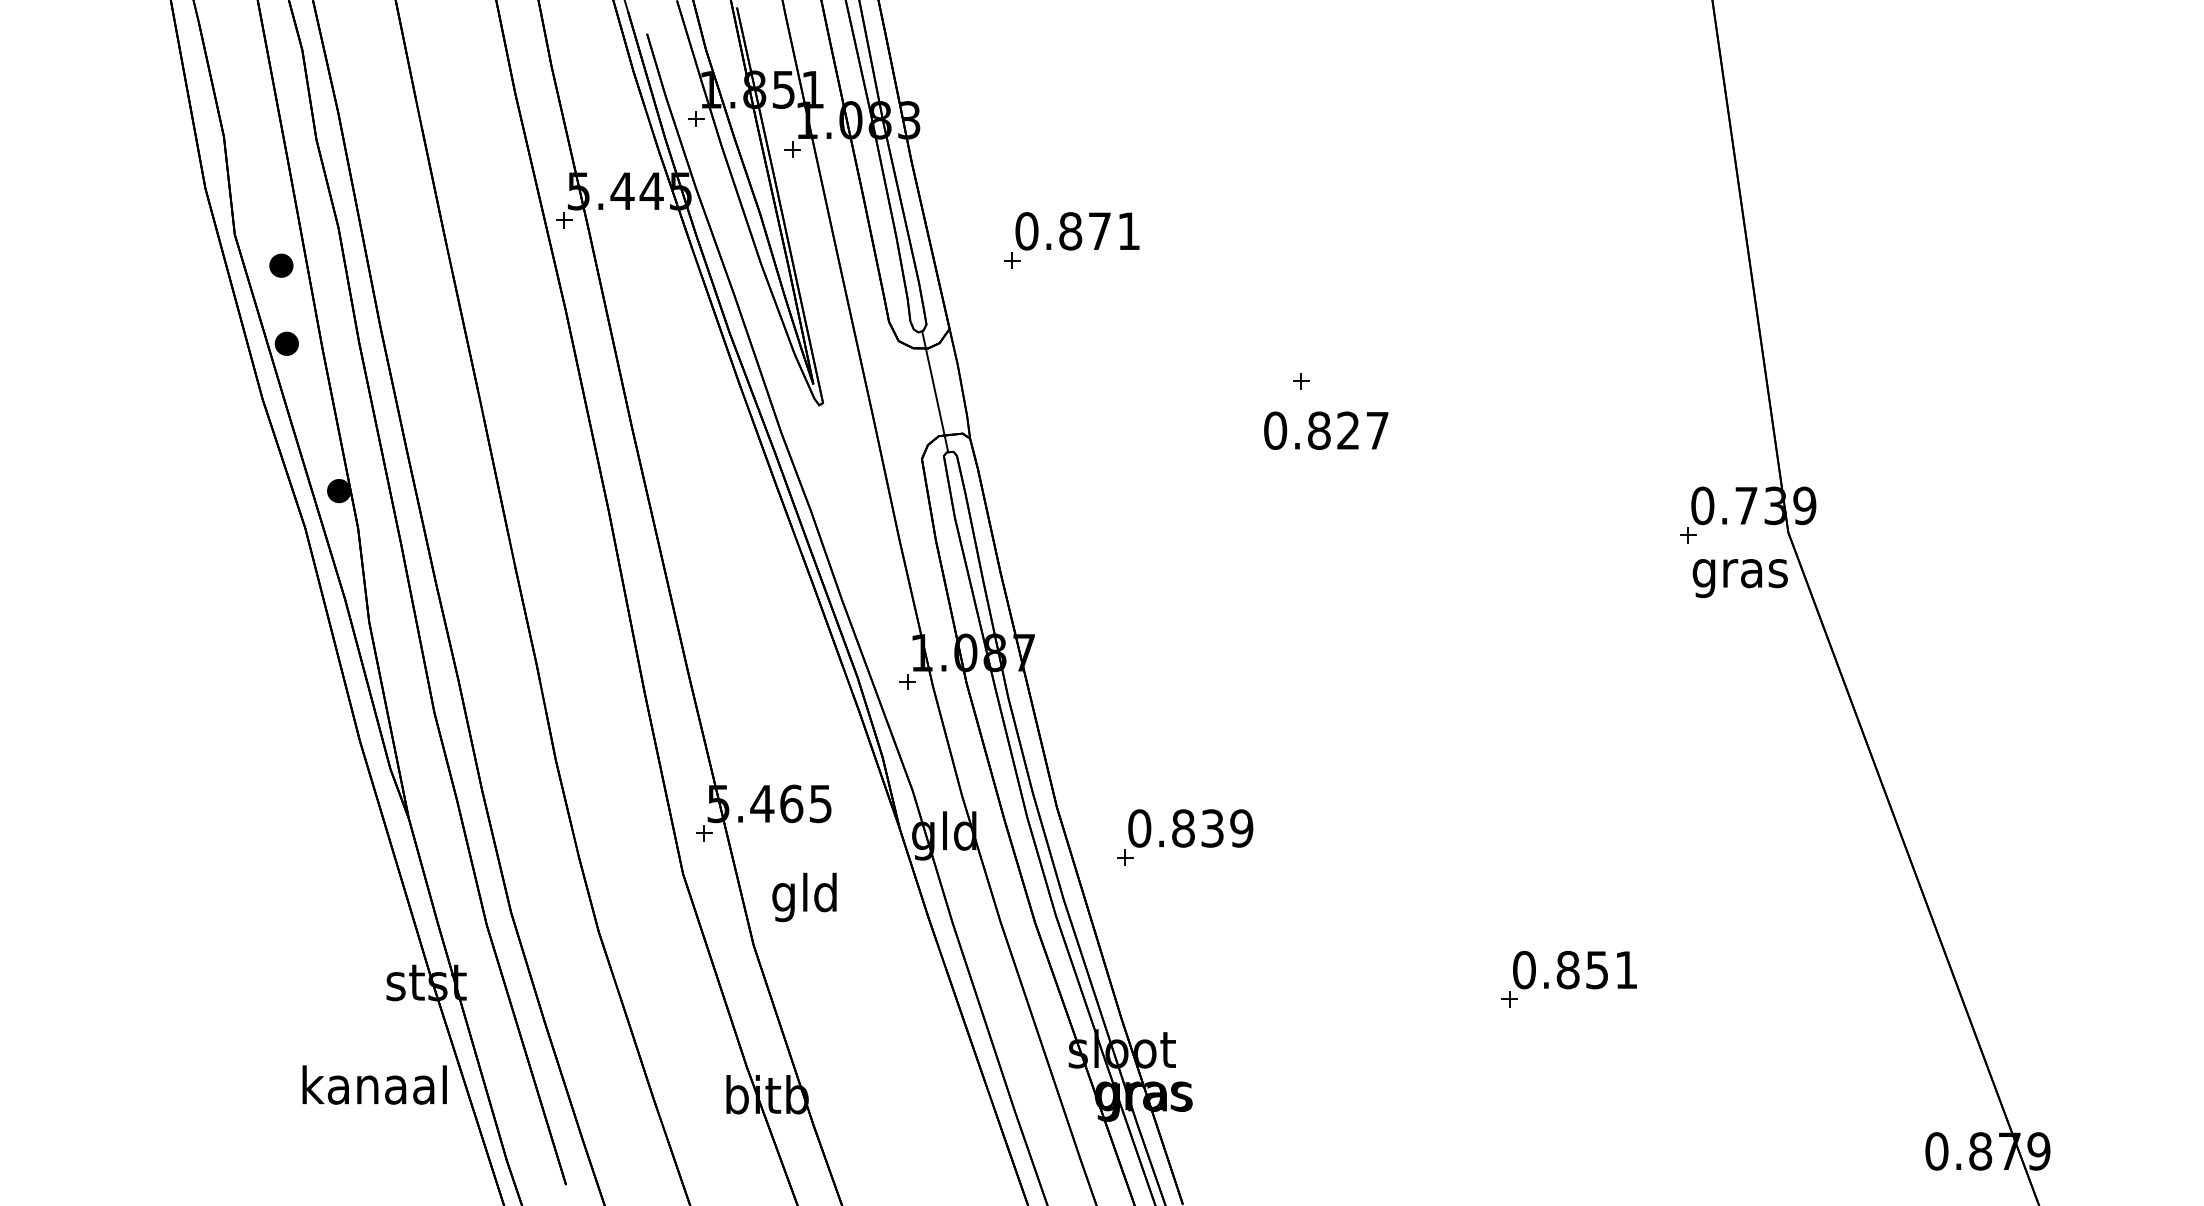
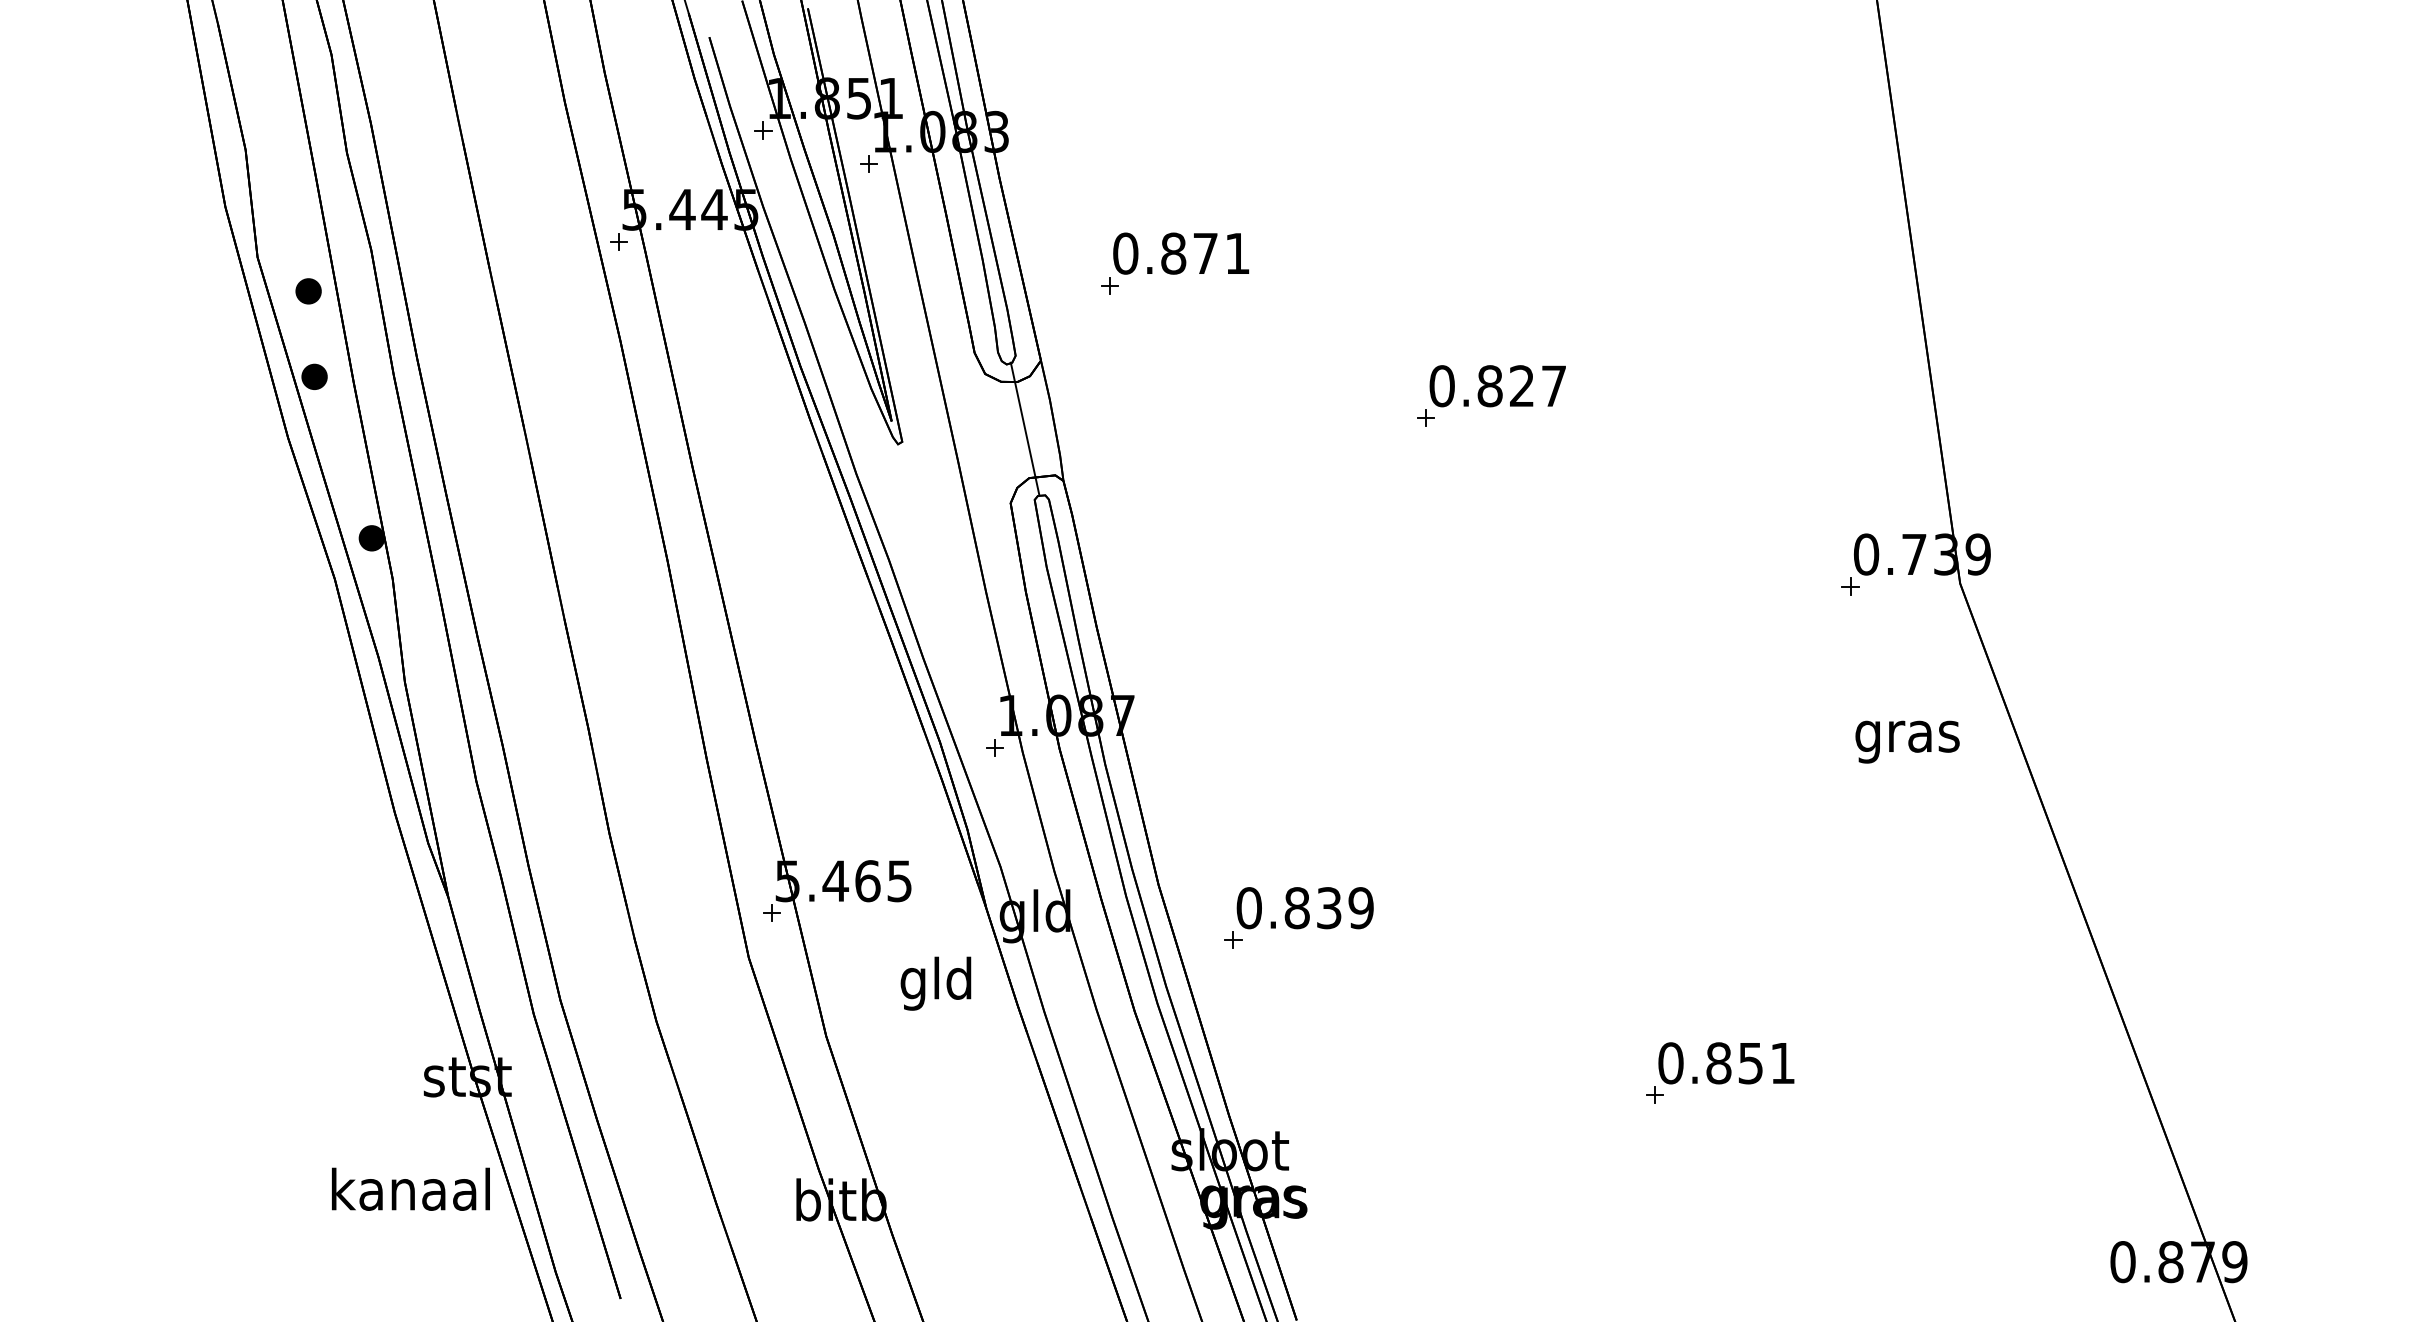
text: (1325, 431) -> (1497, 386), moved
text: (1740, 577) -> (1907, 741), moved
text: (804, 897) -> (935, 983), moved

